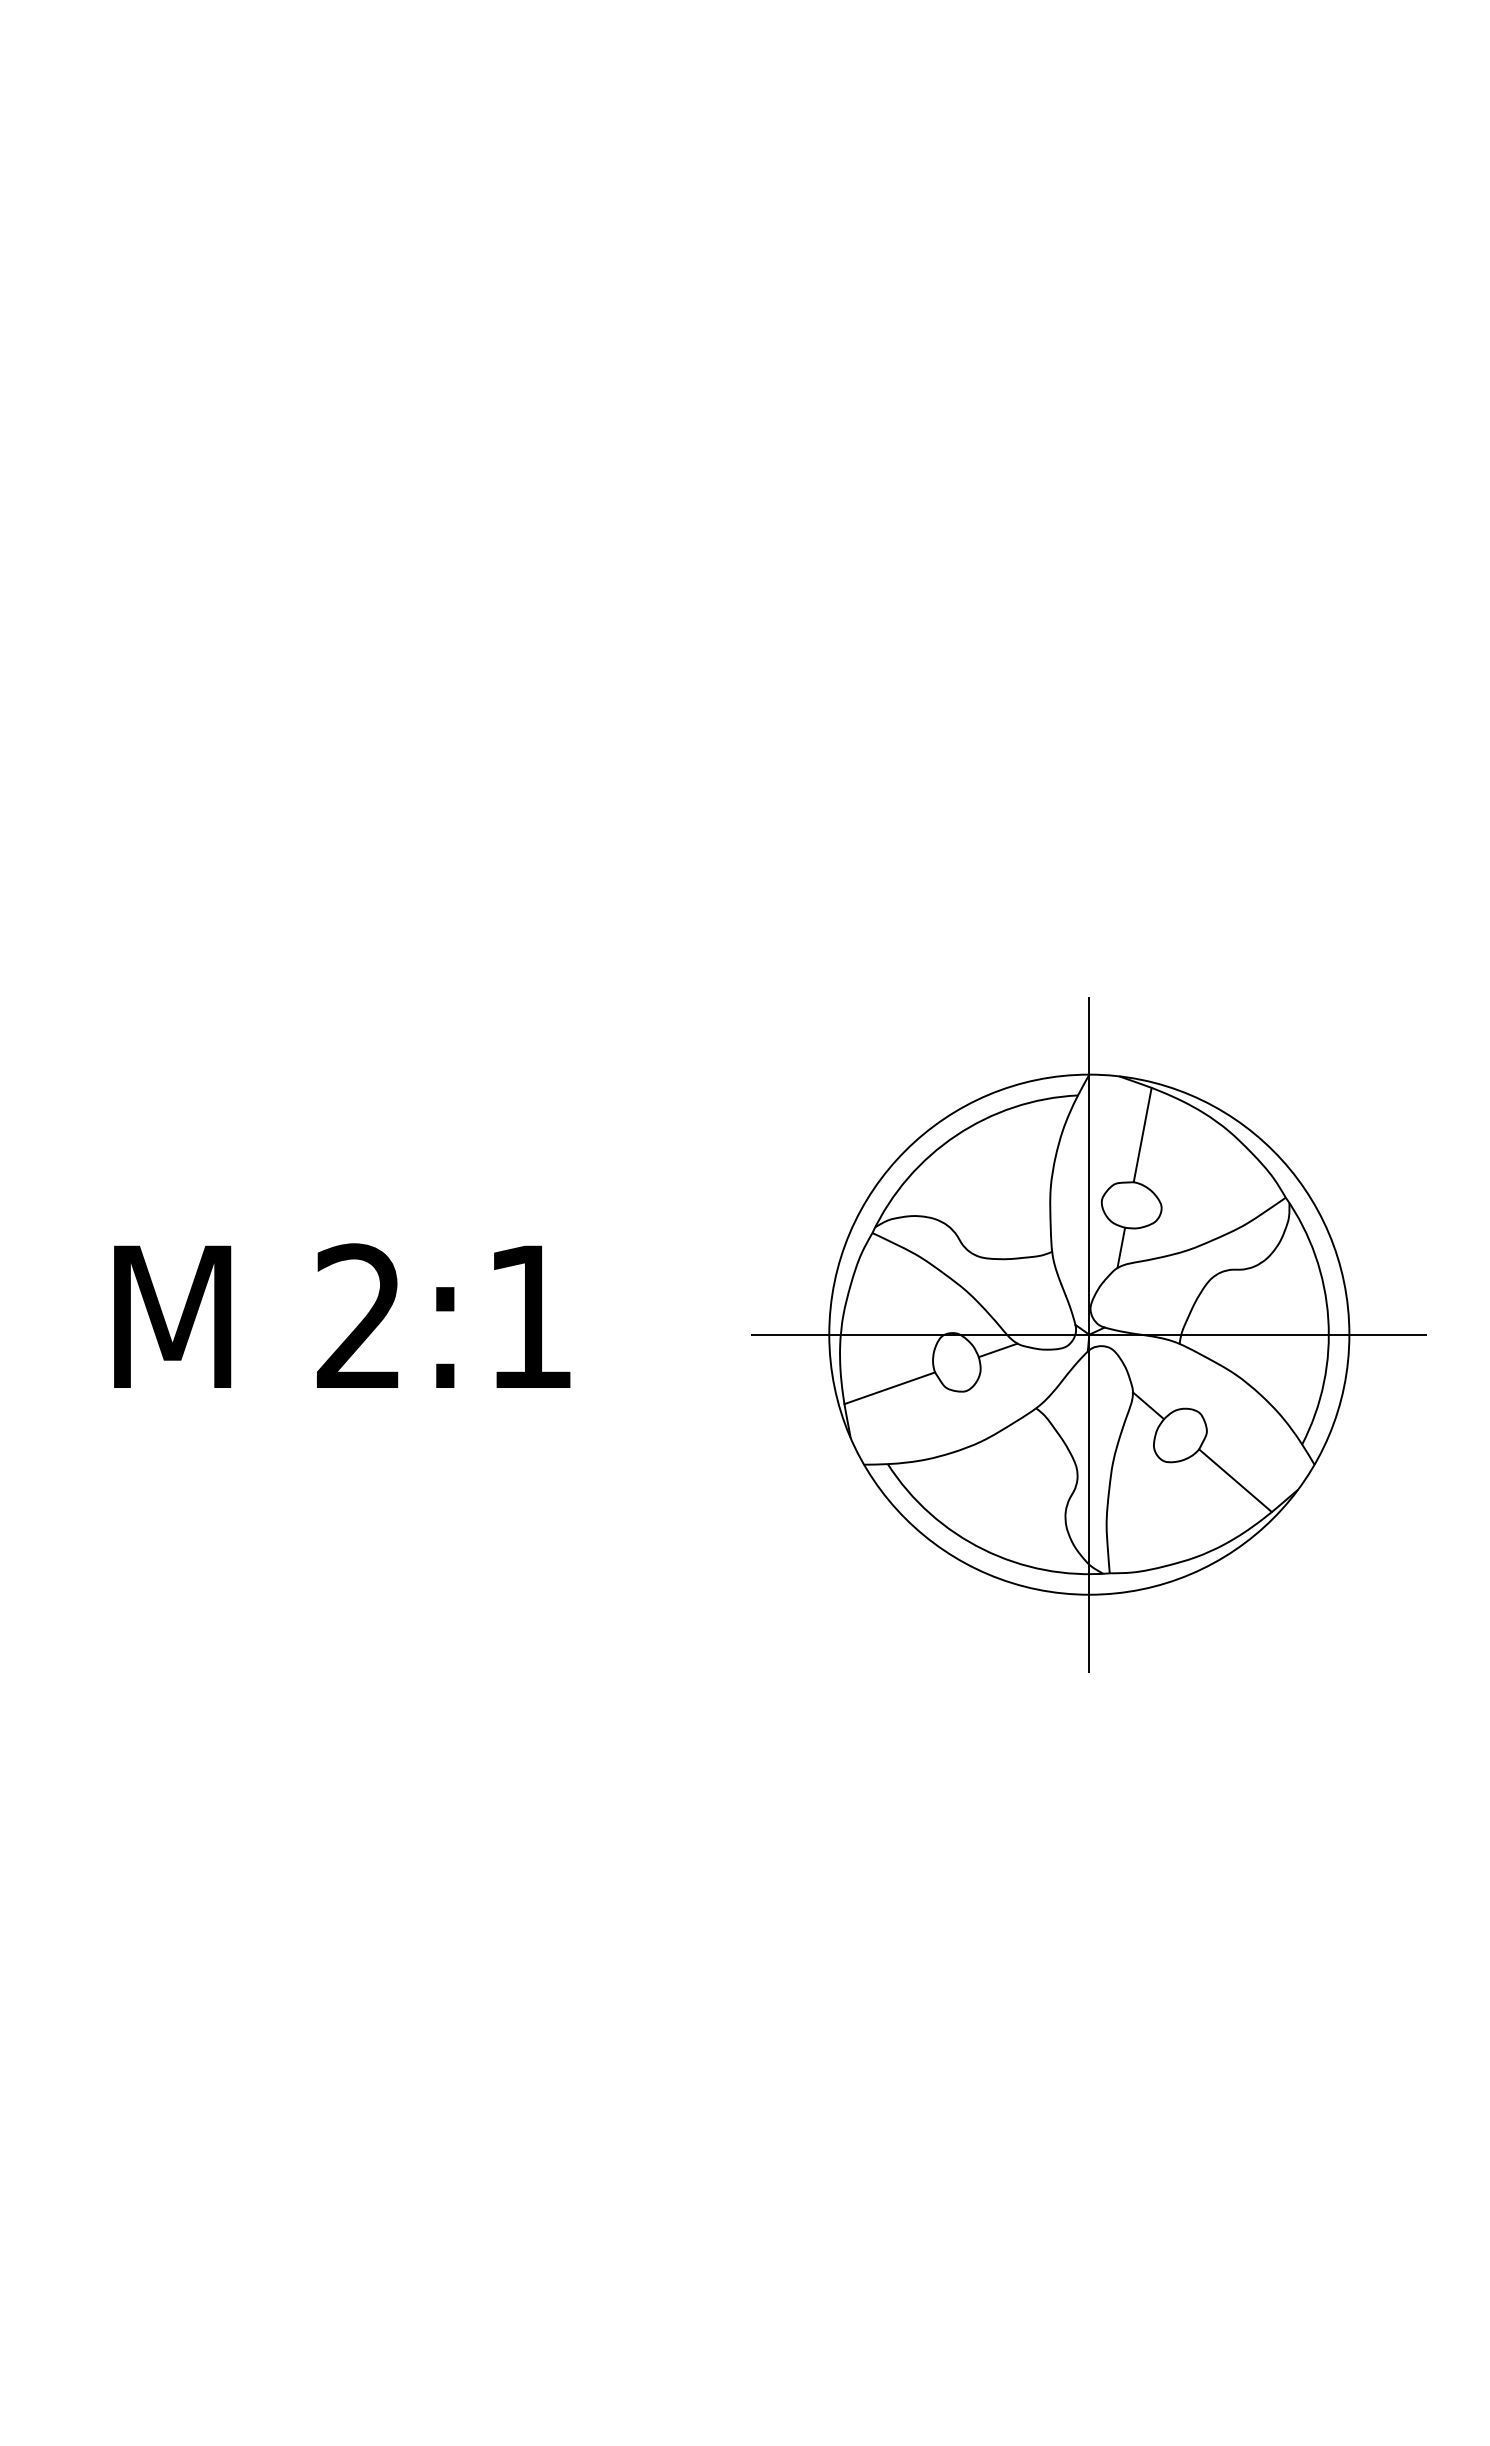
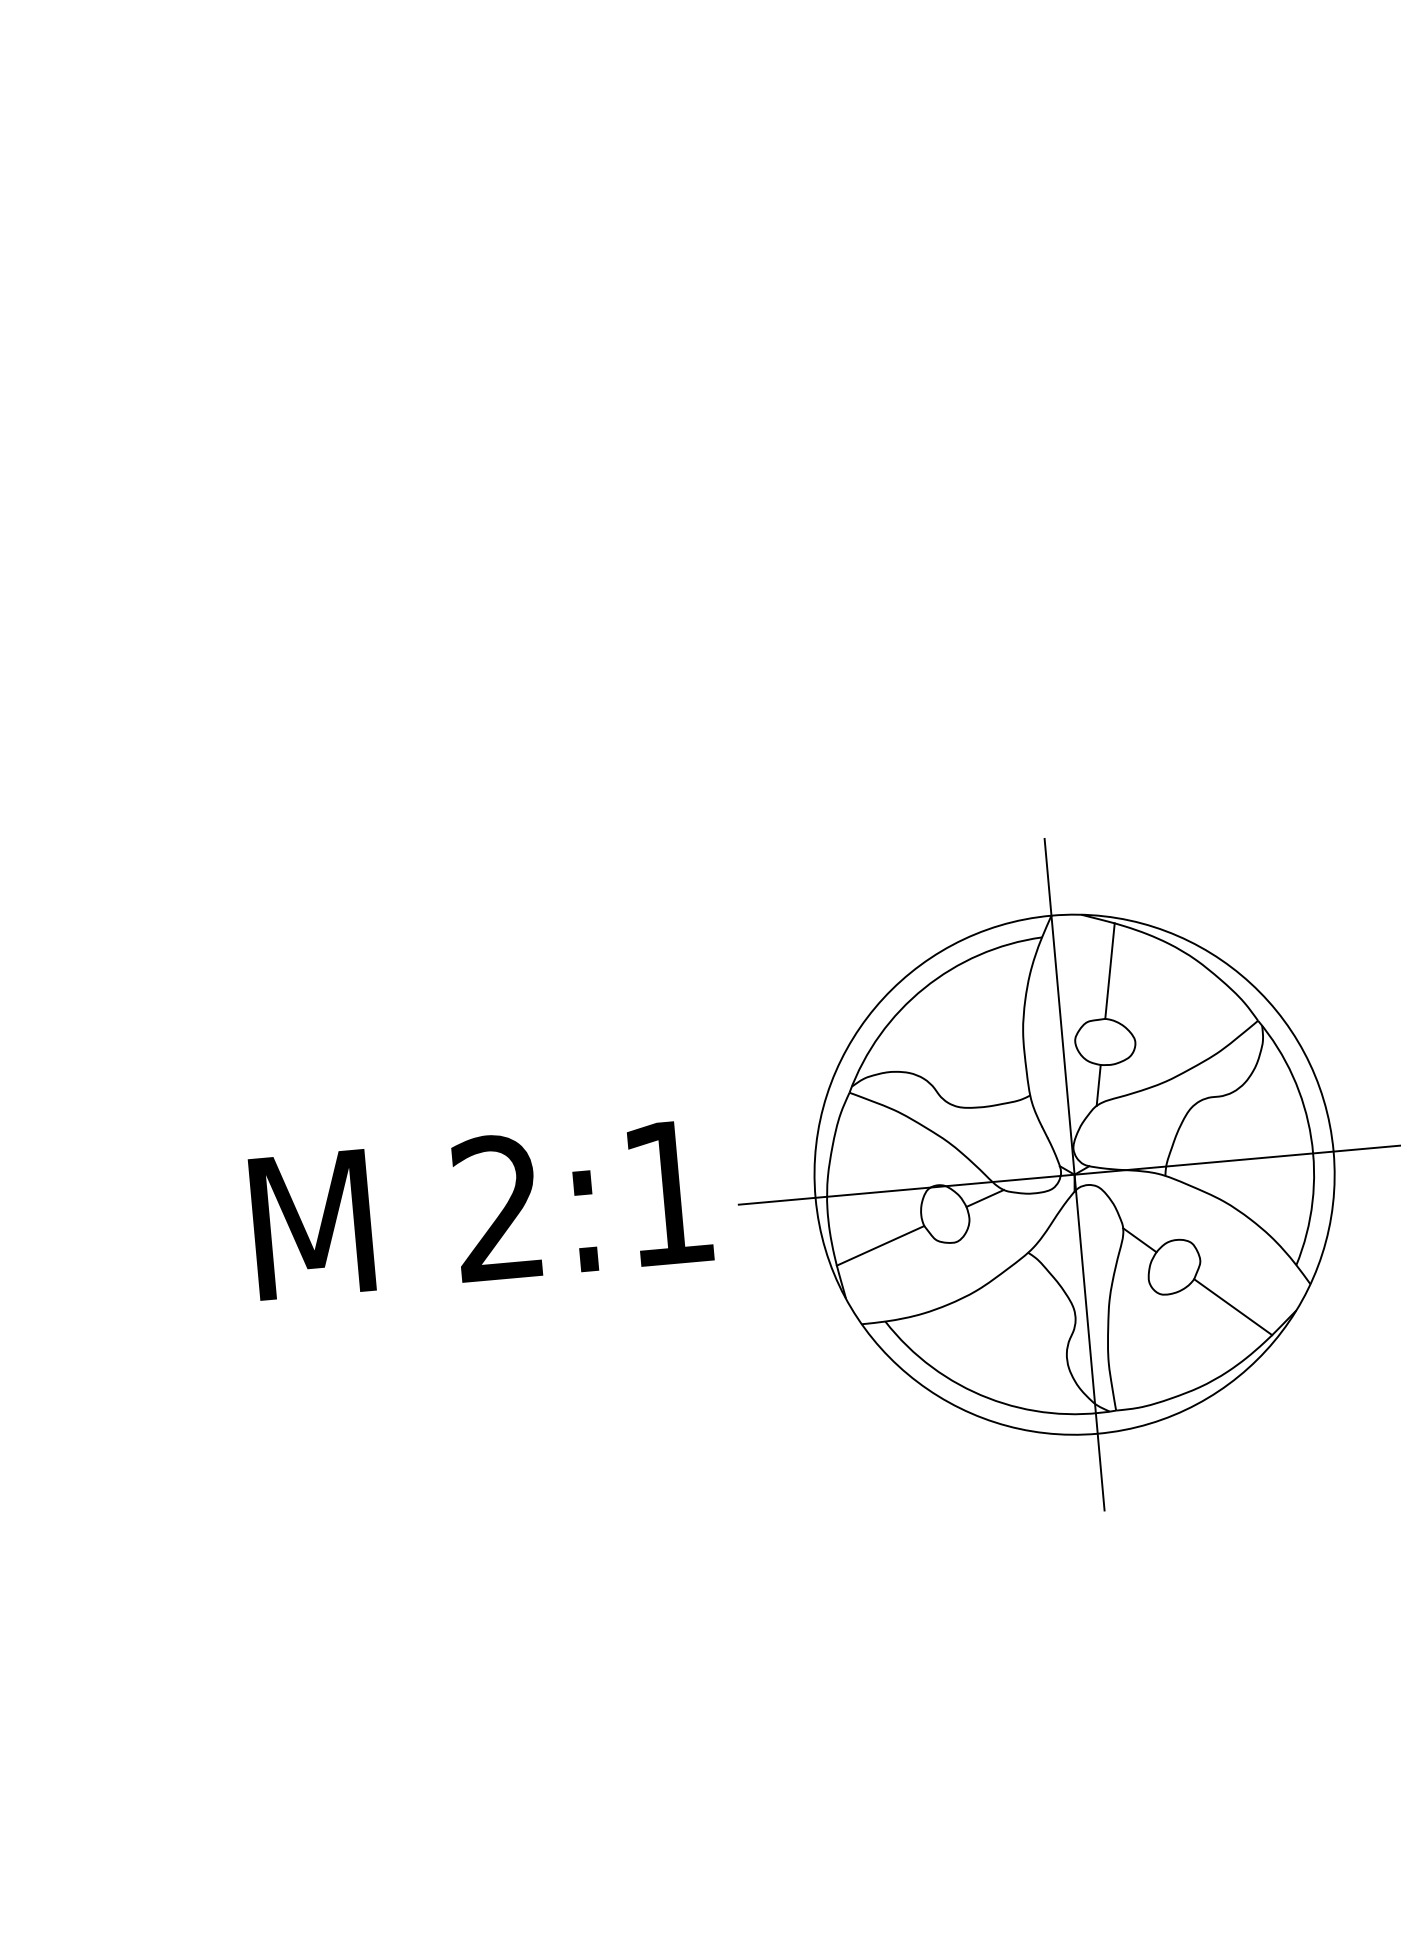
text: (342, 1315) -> (481, 1208), moved

